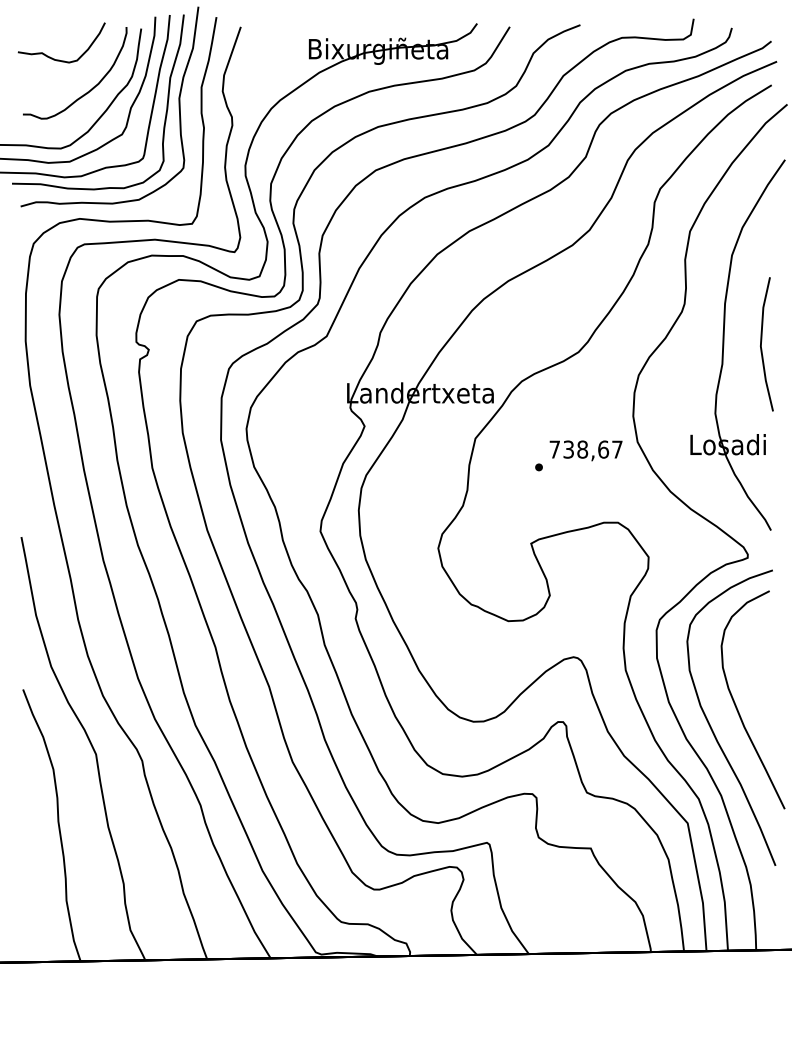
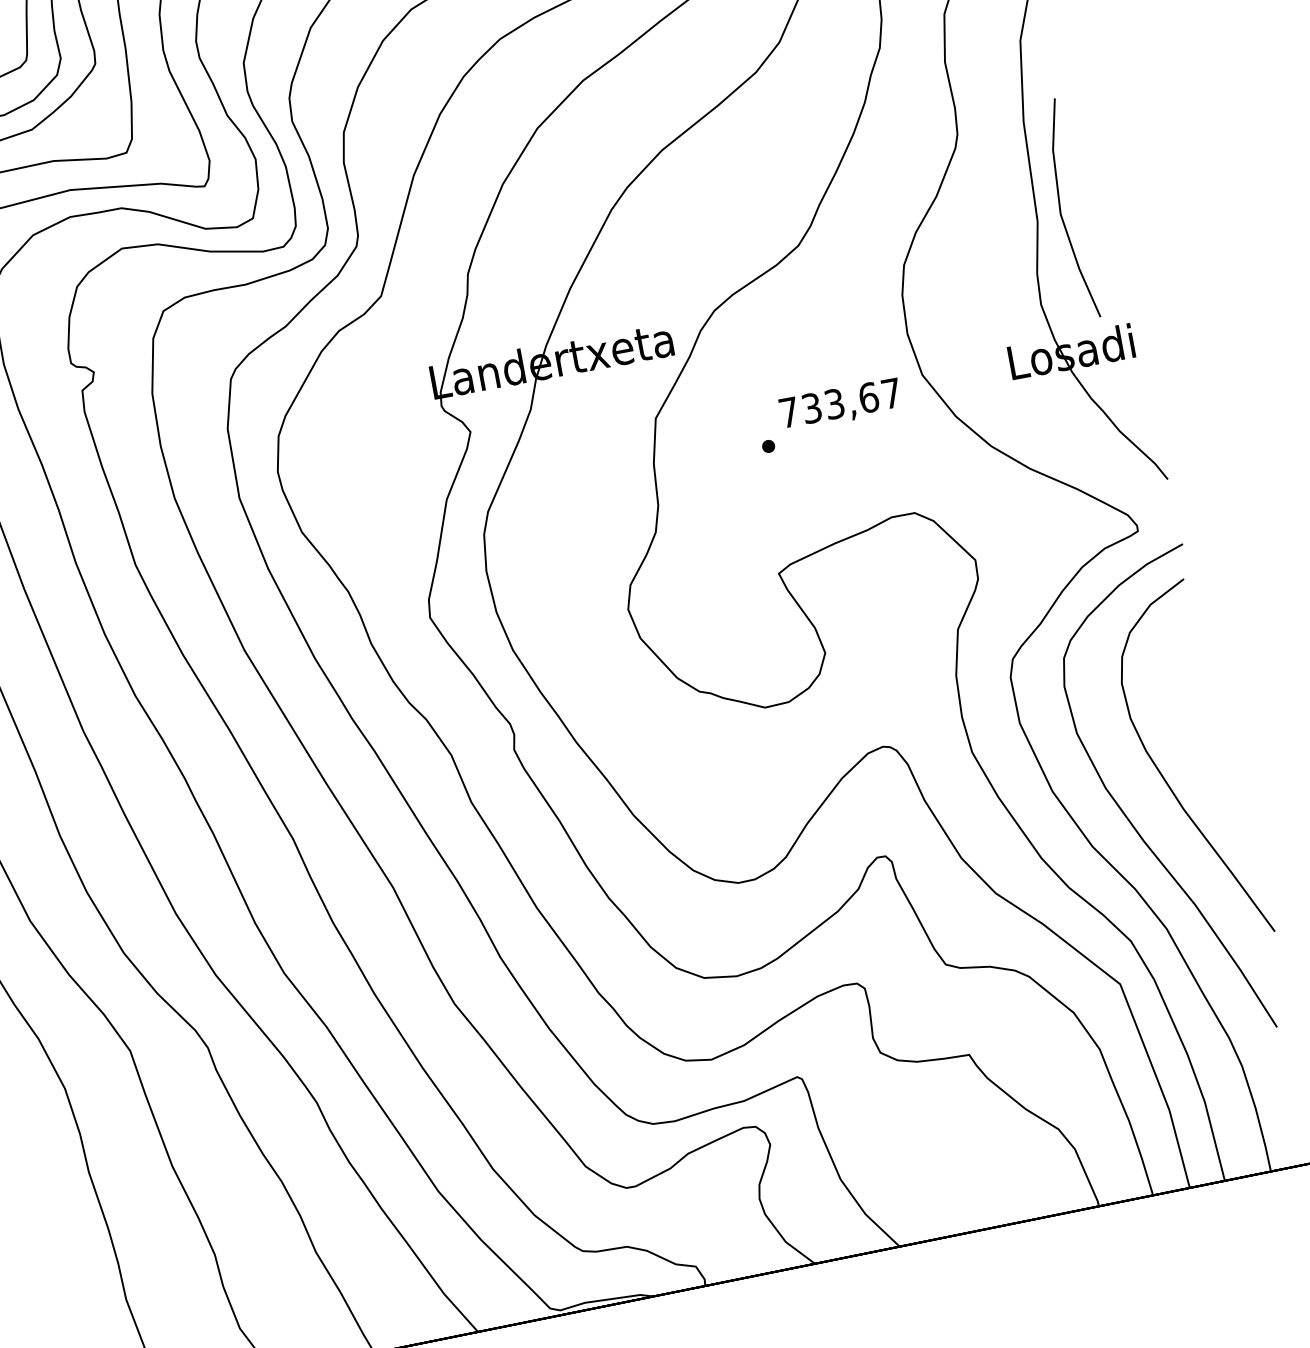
line: (761, 344) -> (1061, 211), moved
text: (582, 449) -> (834, 403), 738,67 -> 733,67

